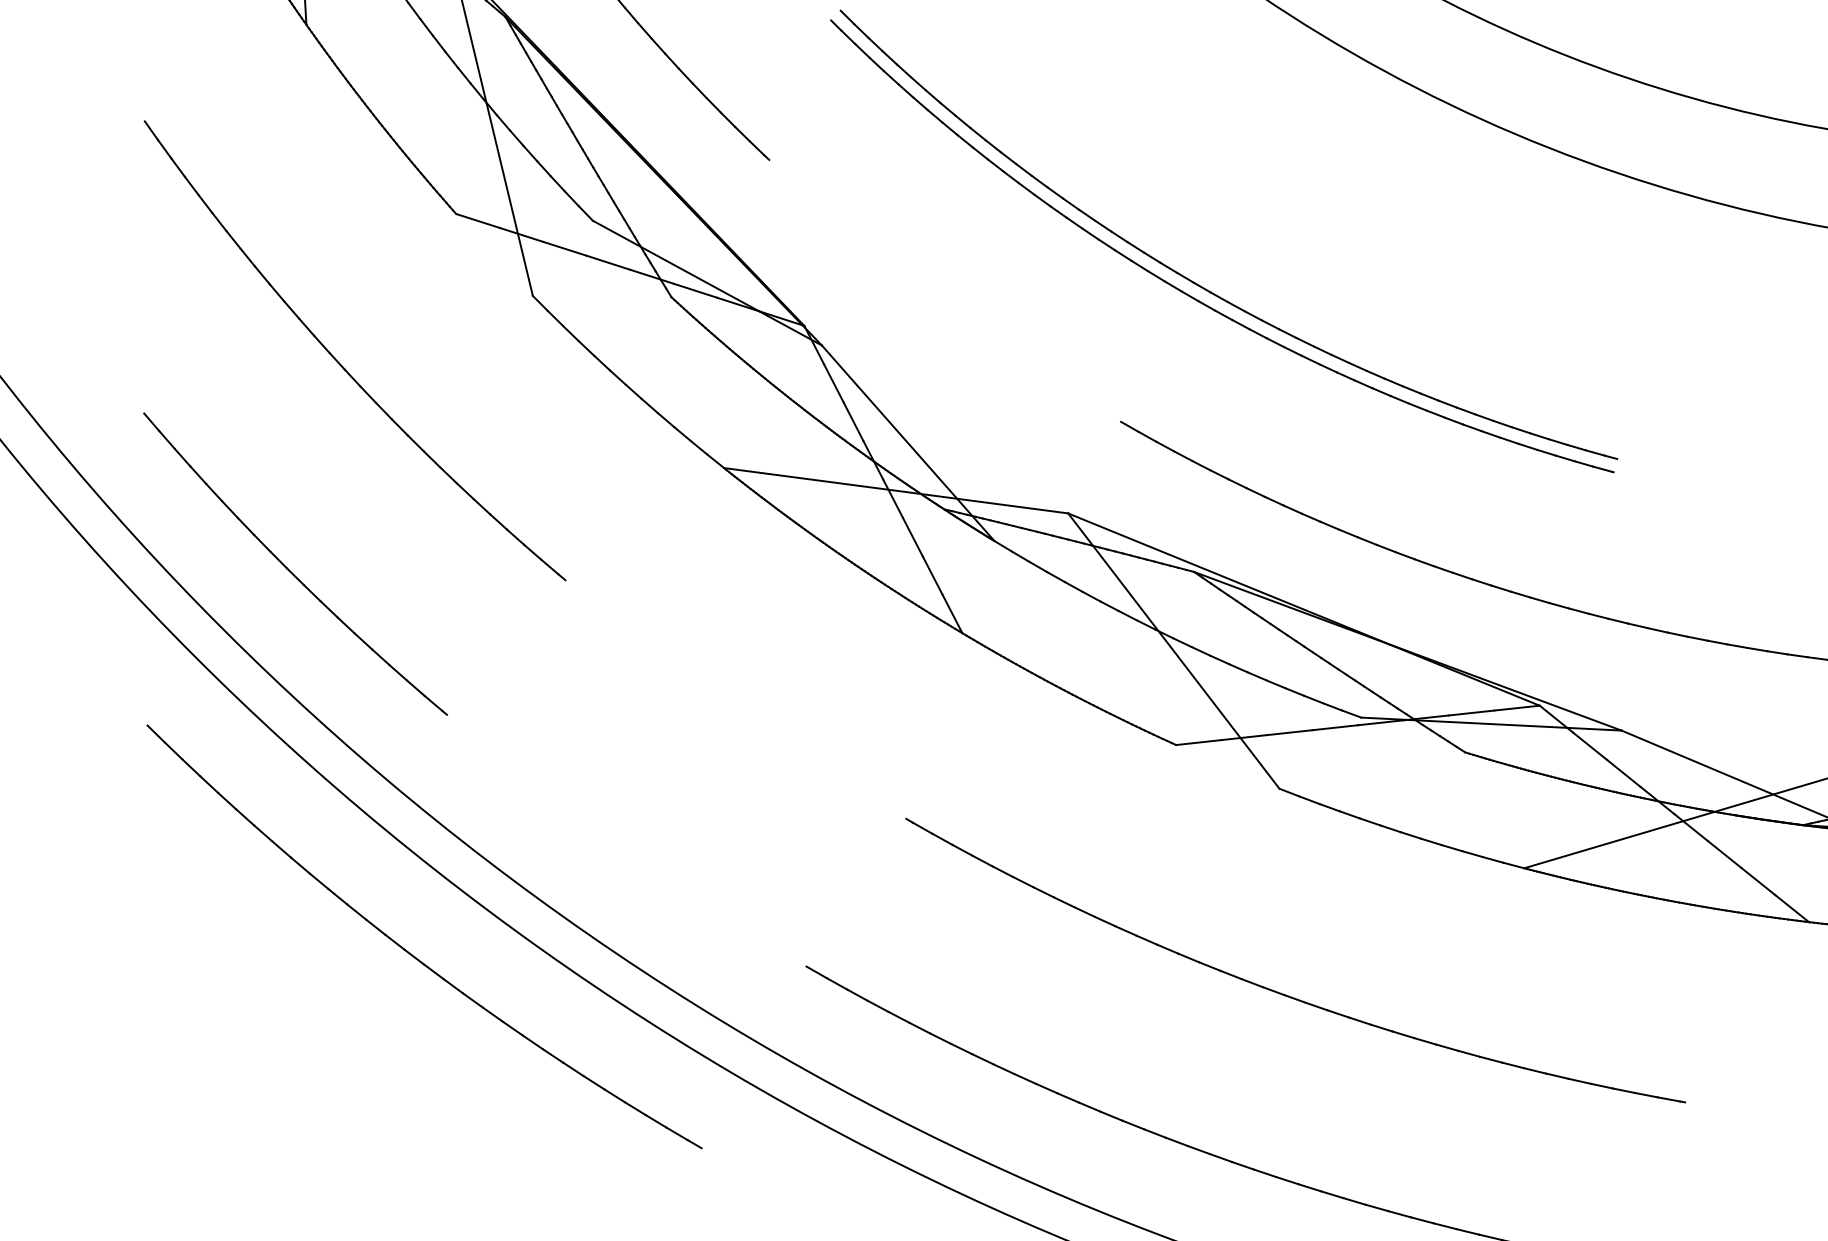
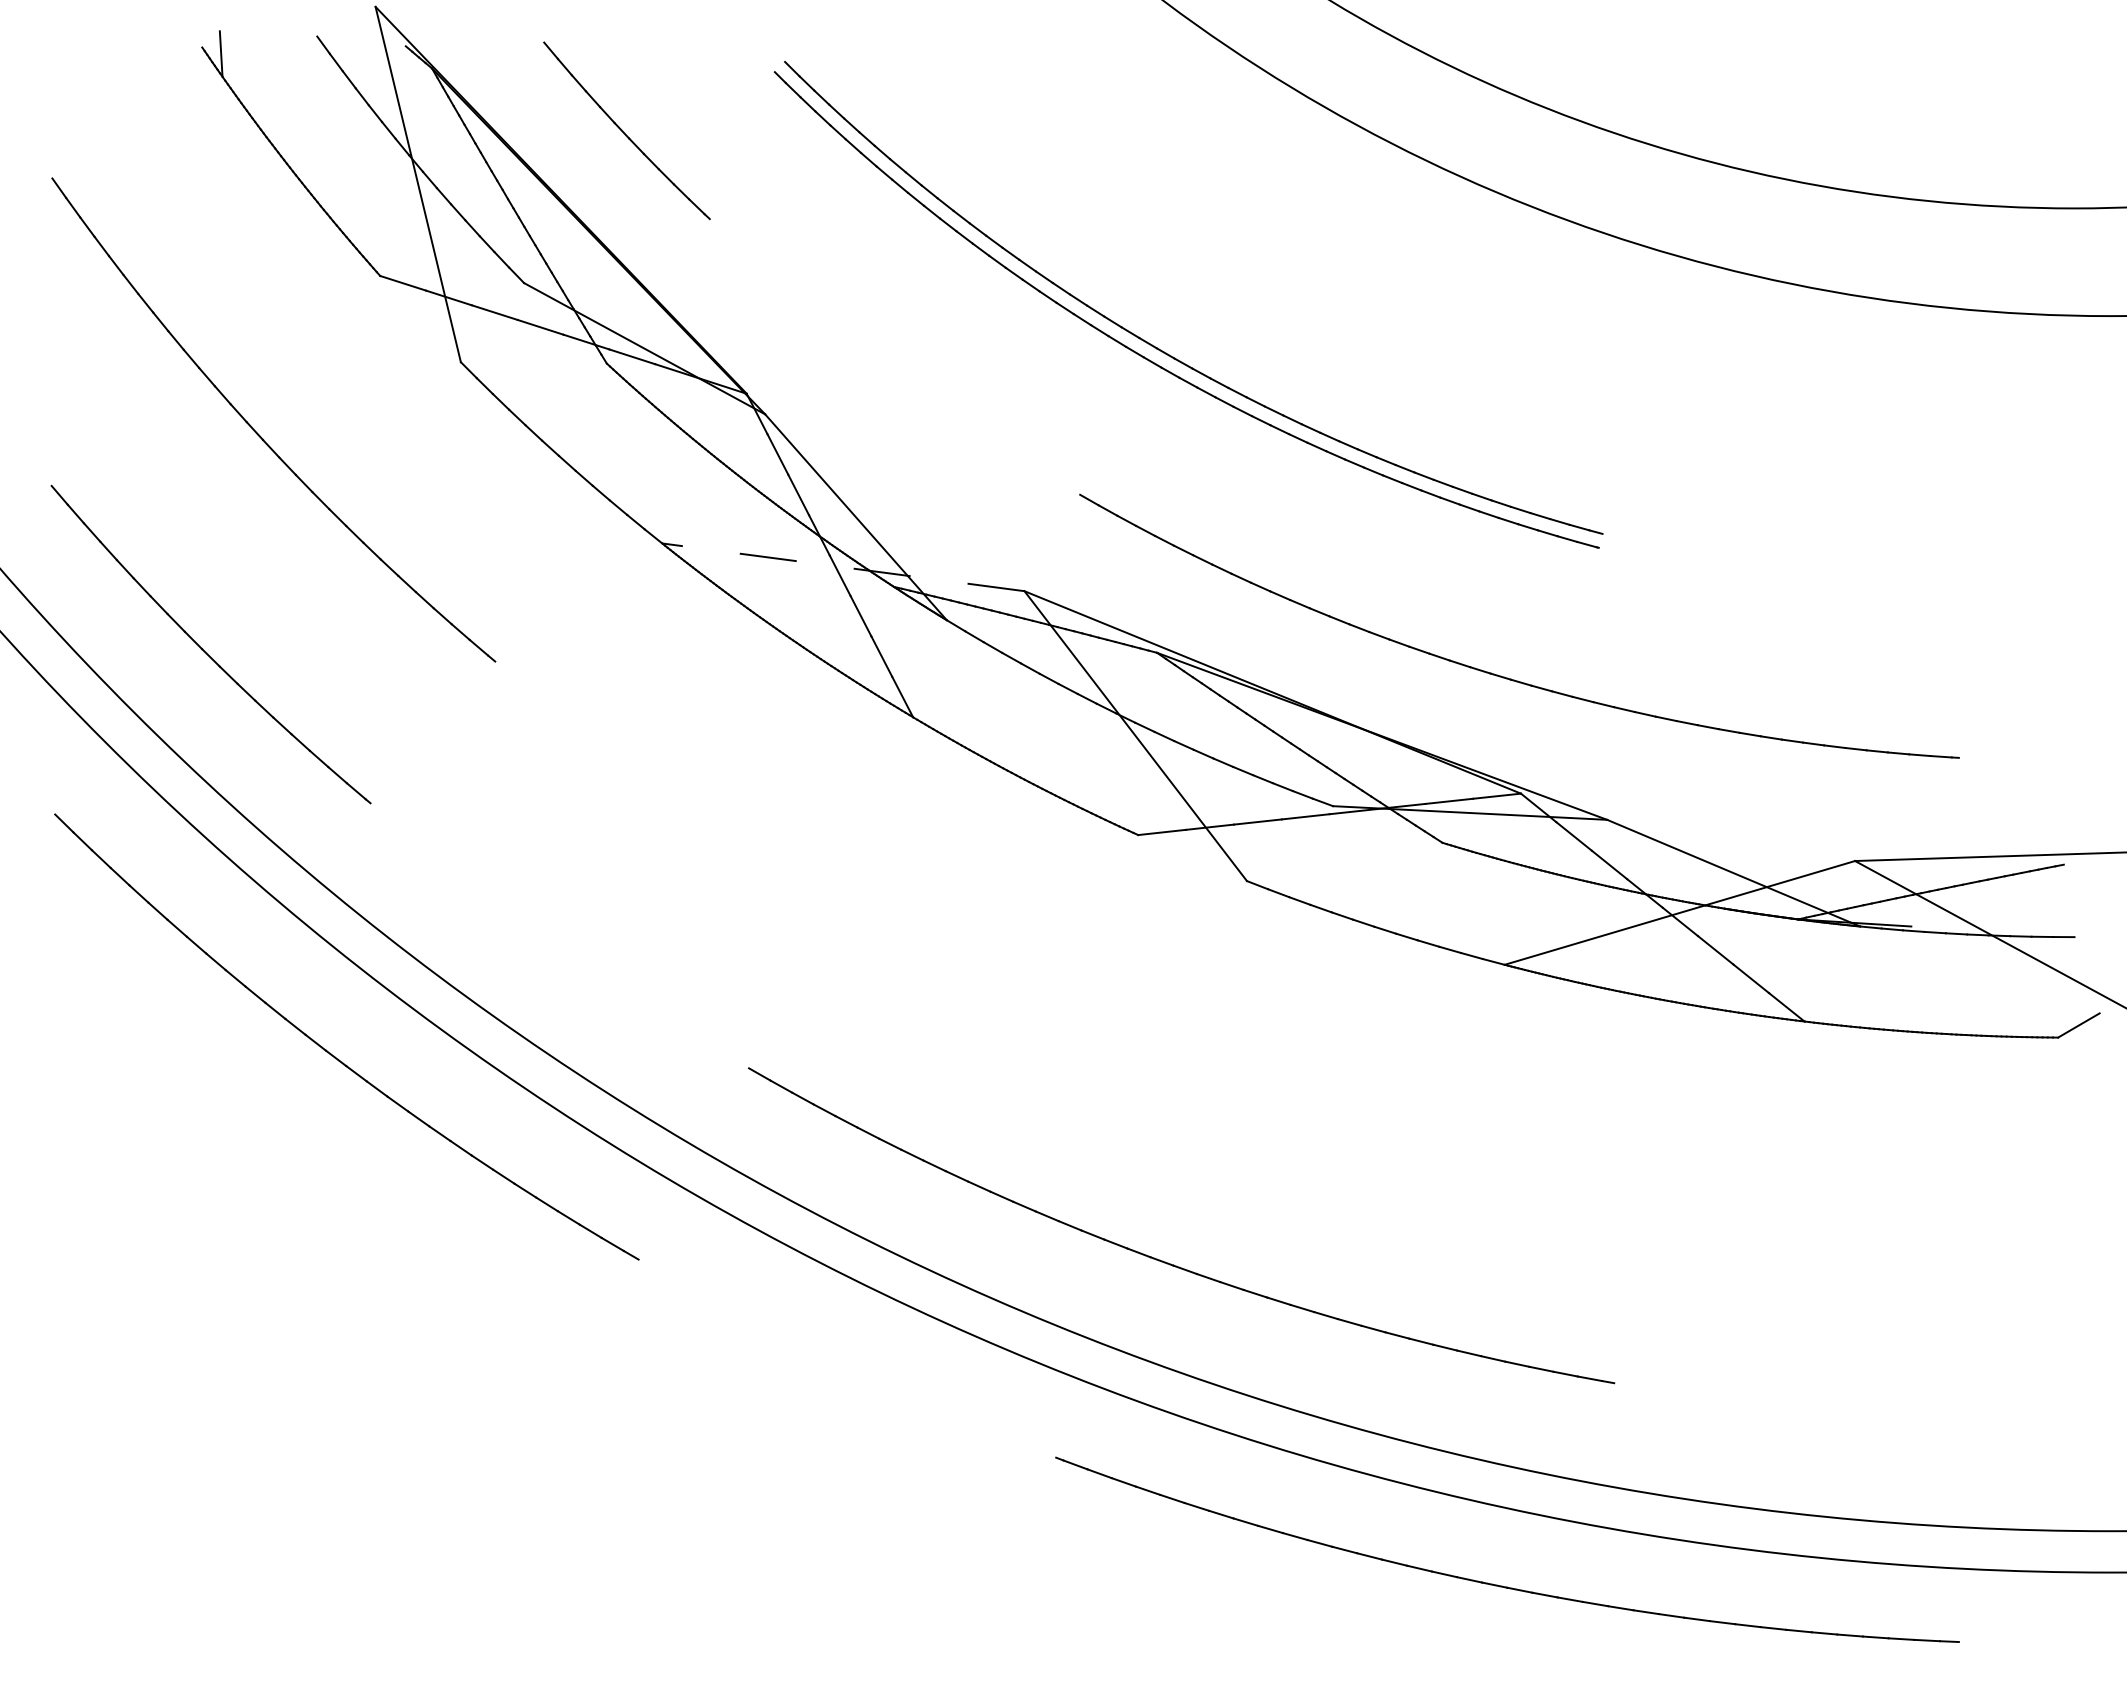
line: (896, 490) -> (843, 567), solid -> dashed
part: (1282, 993) -> (1250, 1096), removed

